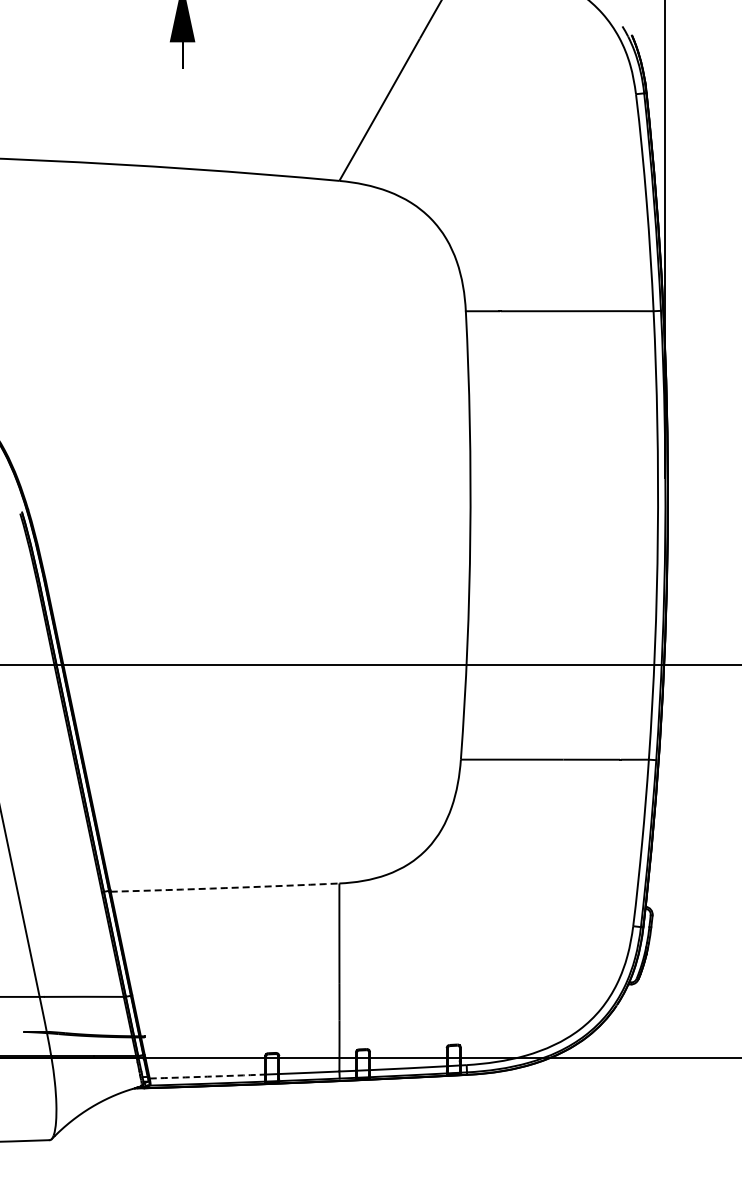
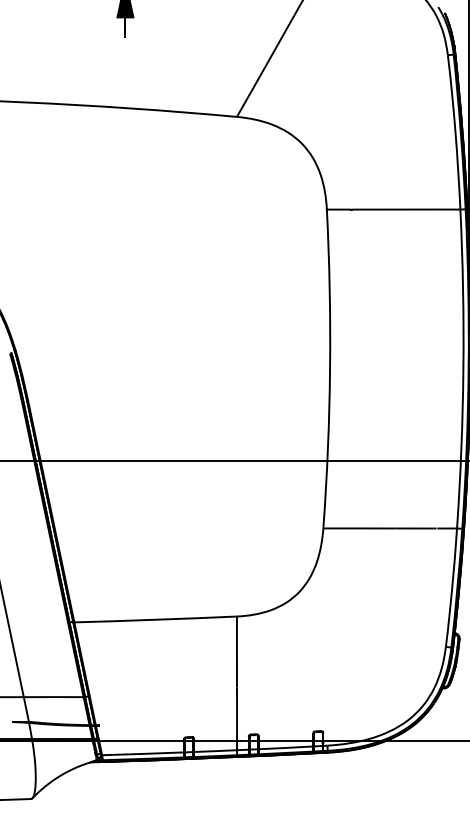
arc: (225, 888) -> (155, 620), dashed -> solid
arc: (207, 1076) -> (143, 753), dashed -> solid

